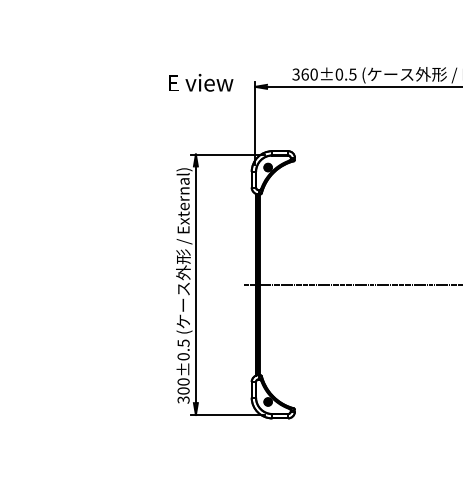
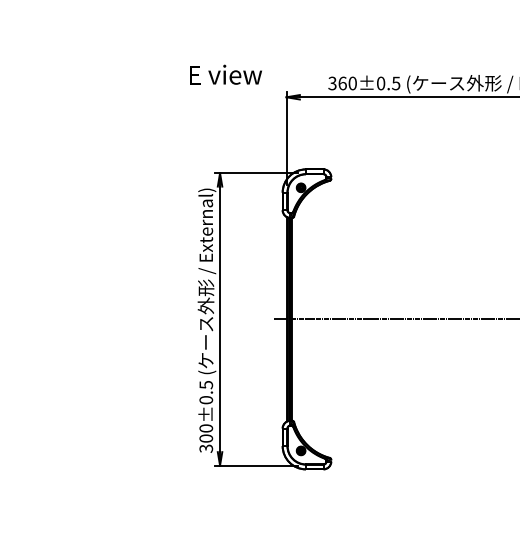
text: (201, 82) -> (226, 74), moved

